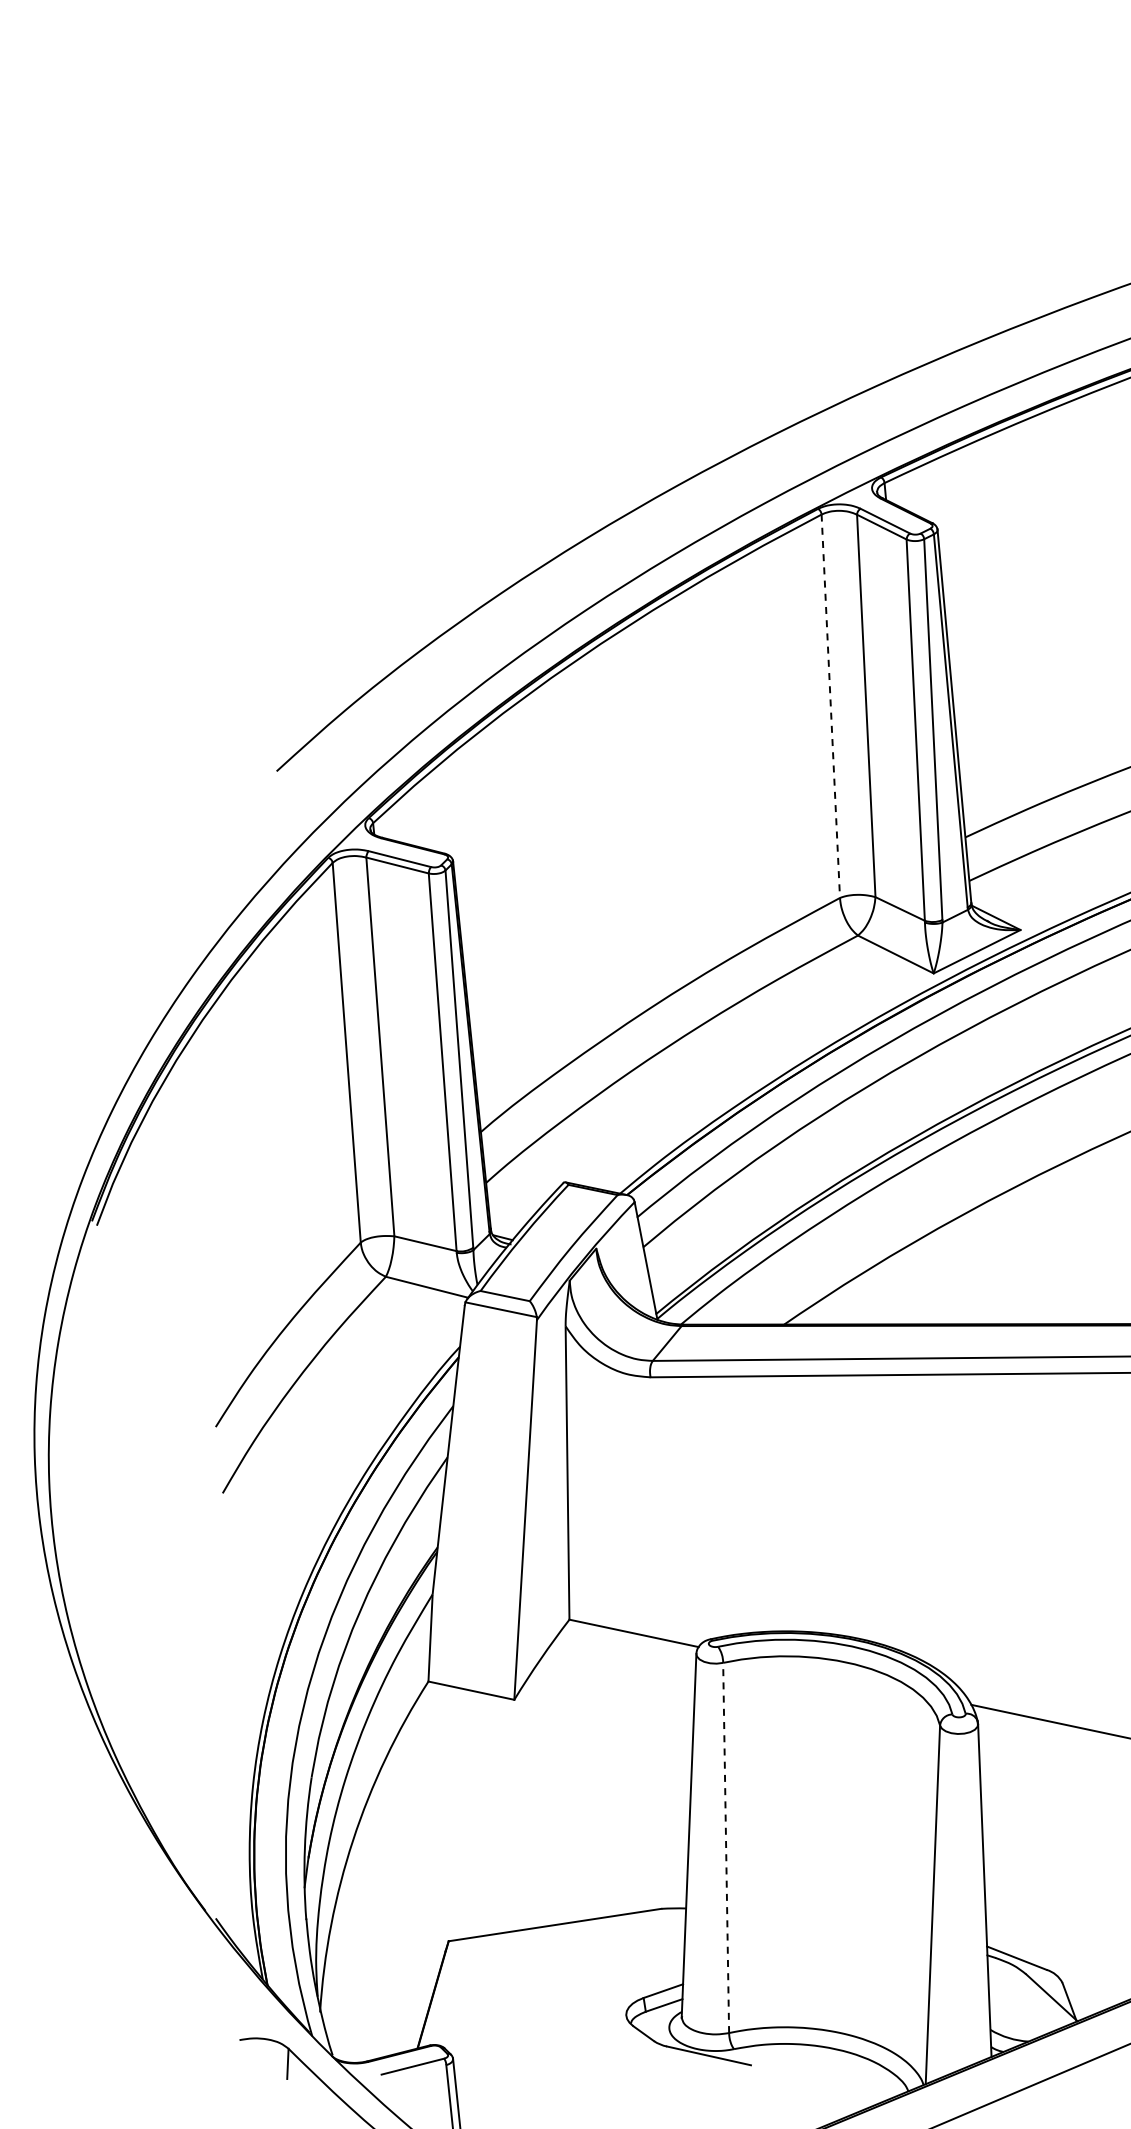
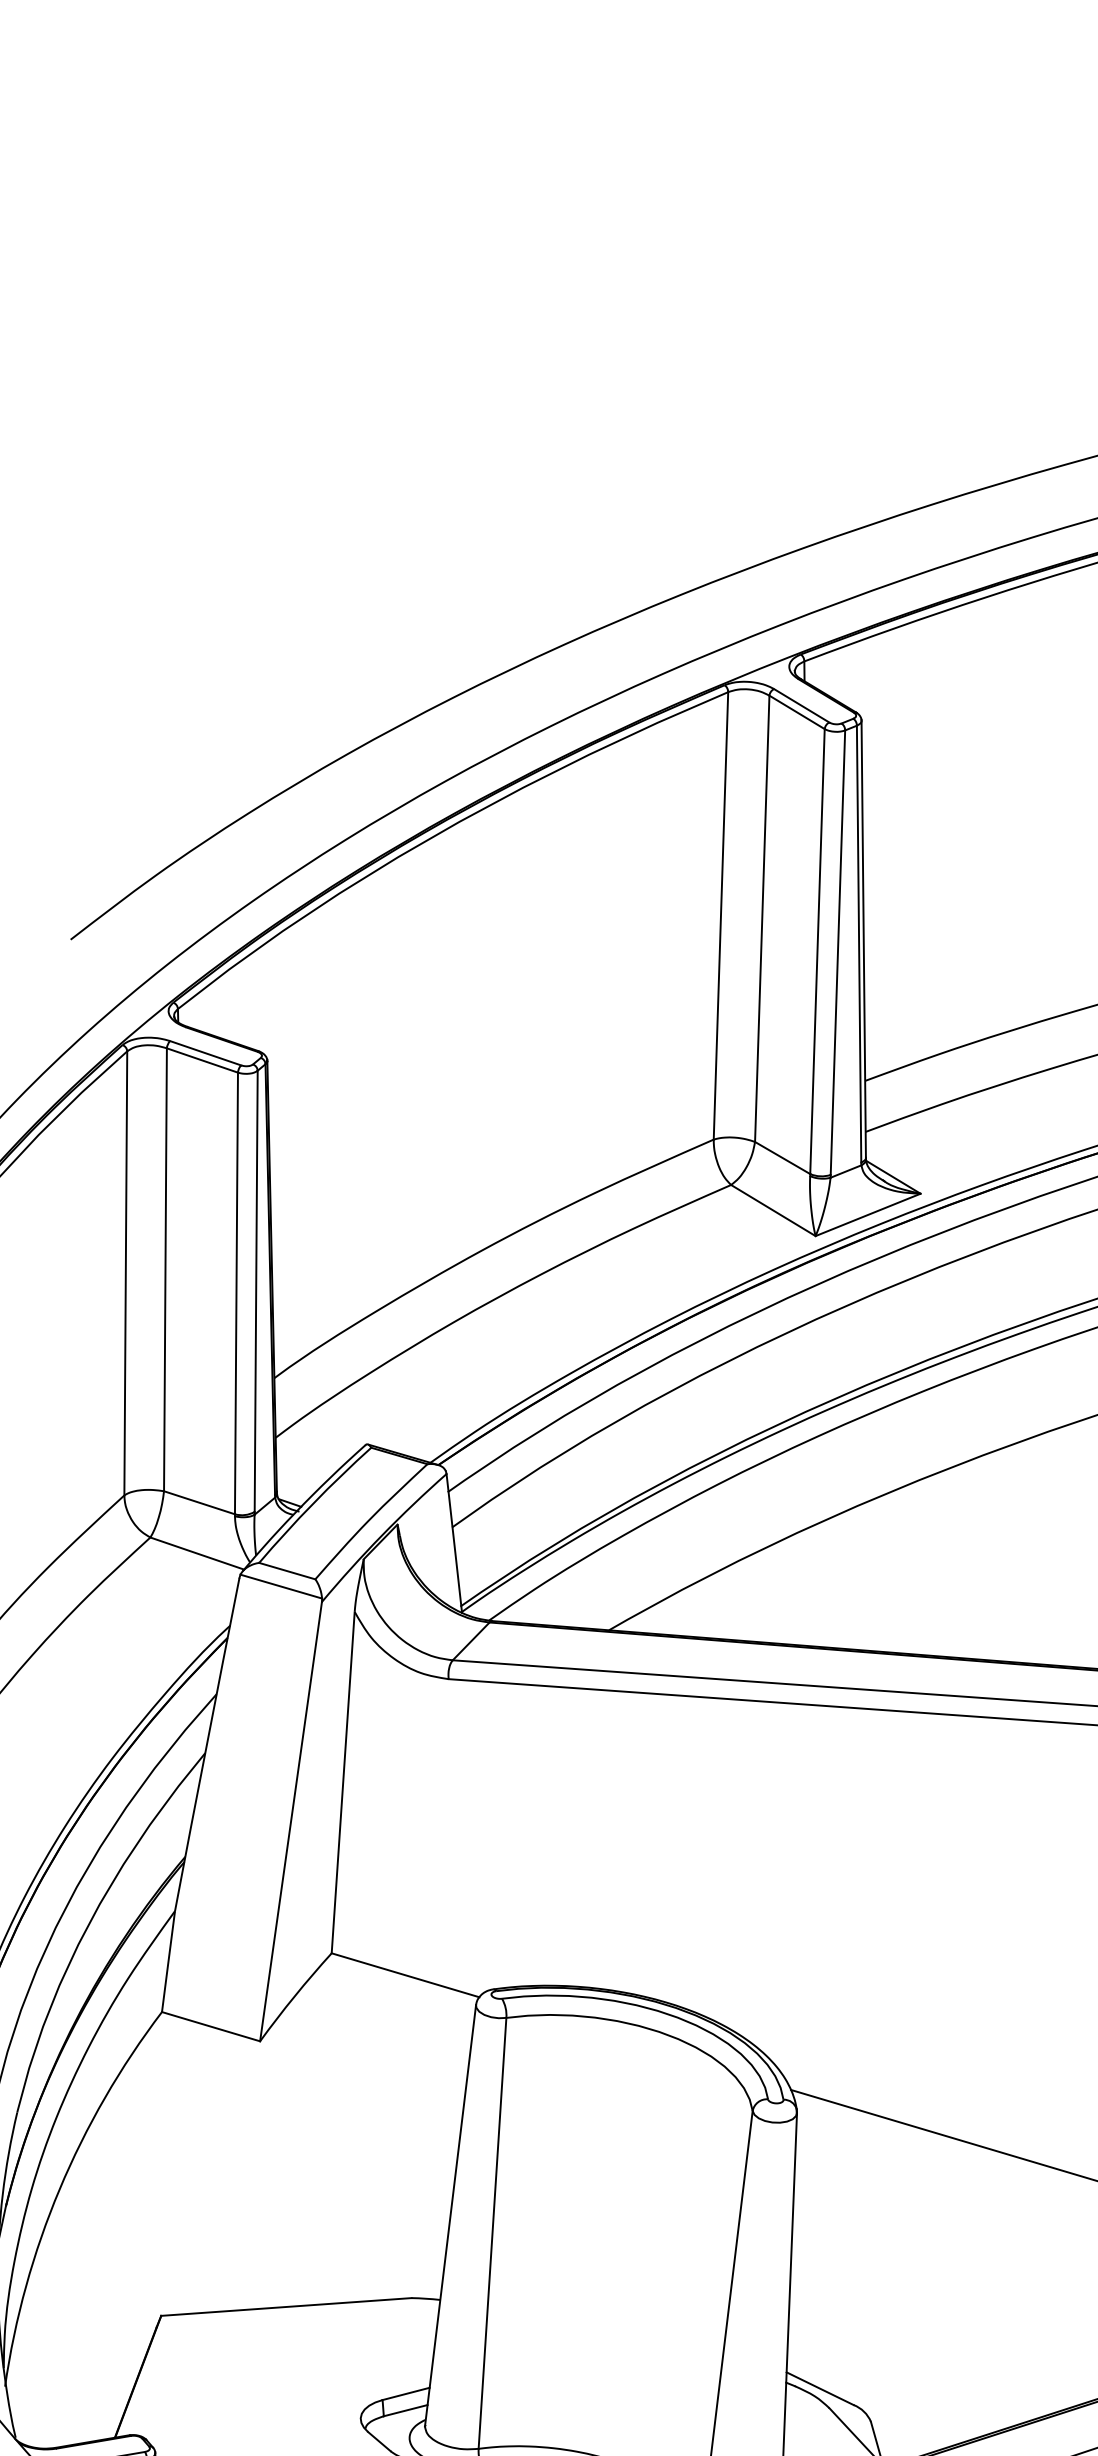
line: (830, 706) -> (720, 916), dashed -> solid
line: (726, 1847) -> (492, 2232), dashed -> solid

